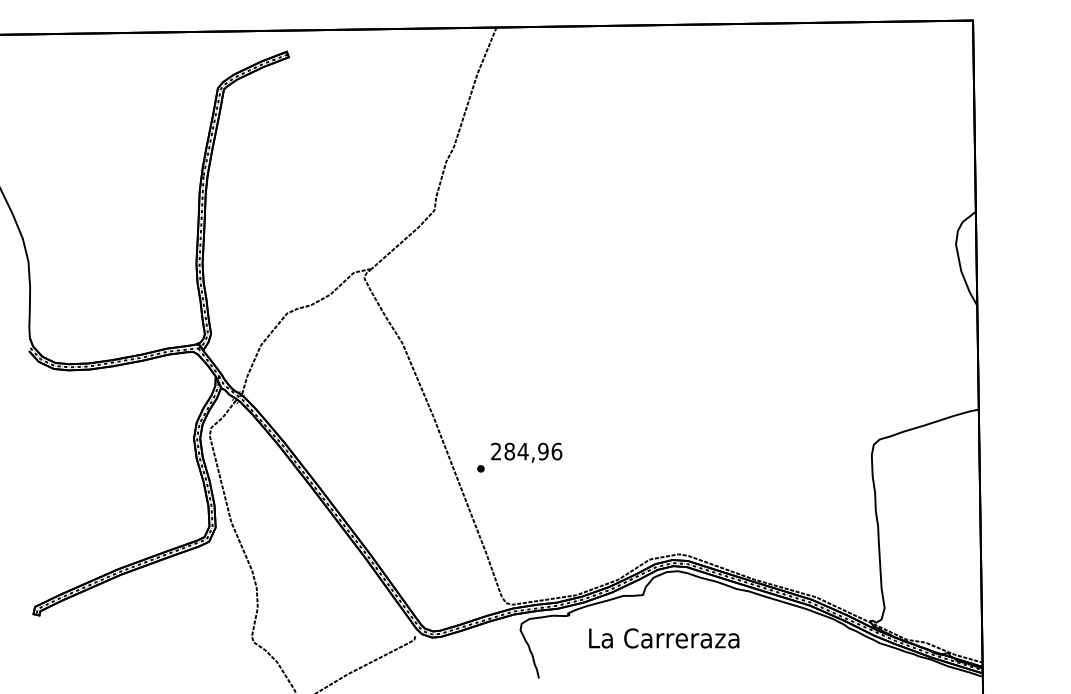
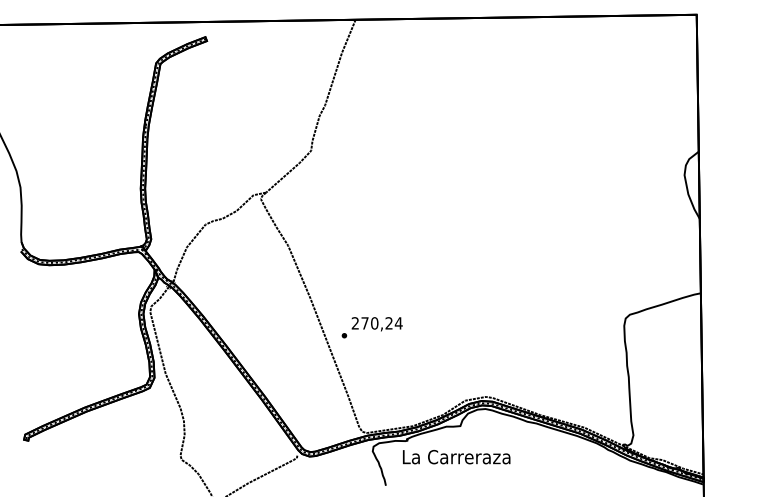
text: (532, 451) -> (381, 323), 284,96 -> 270,24
text: (664, 638) -> (456, 457), moved

